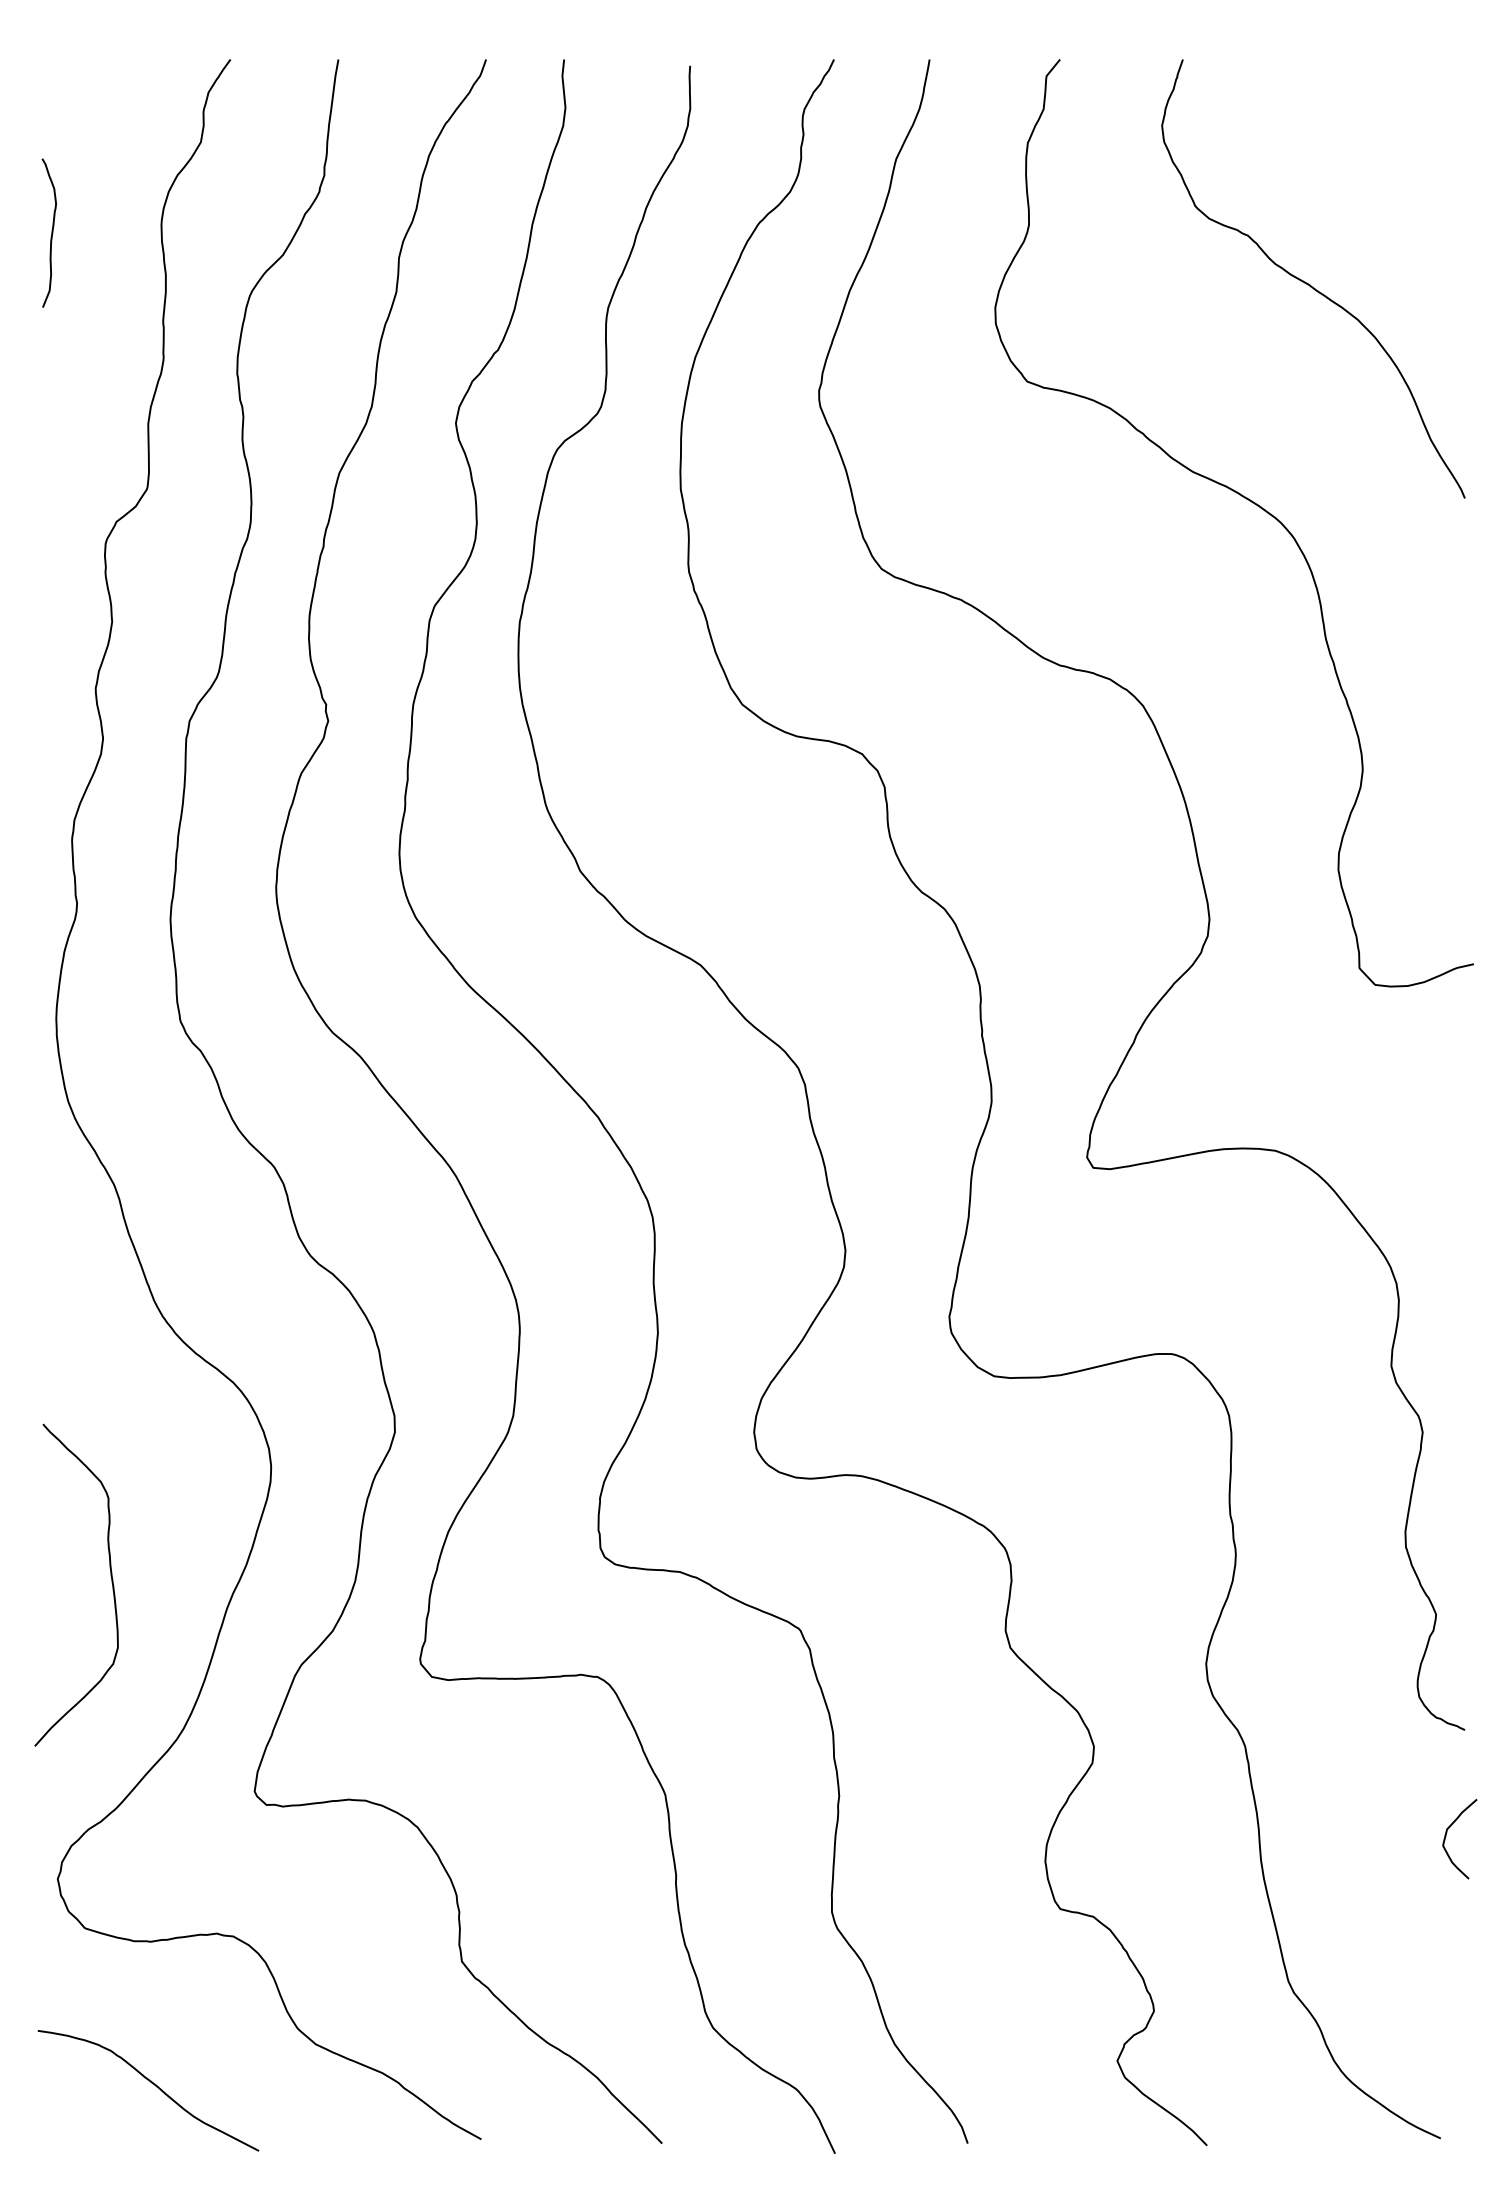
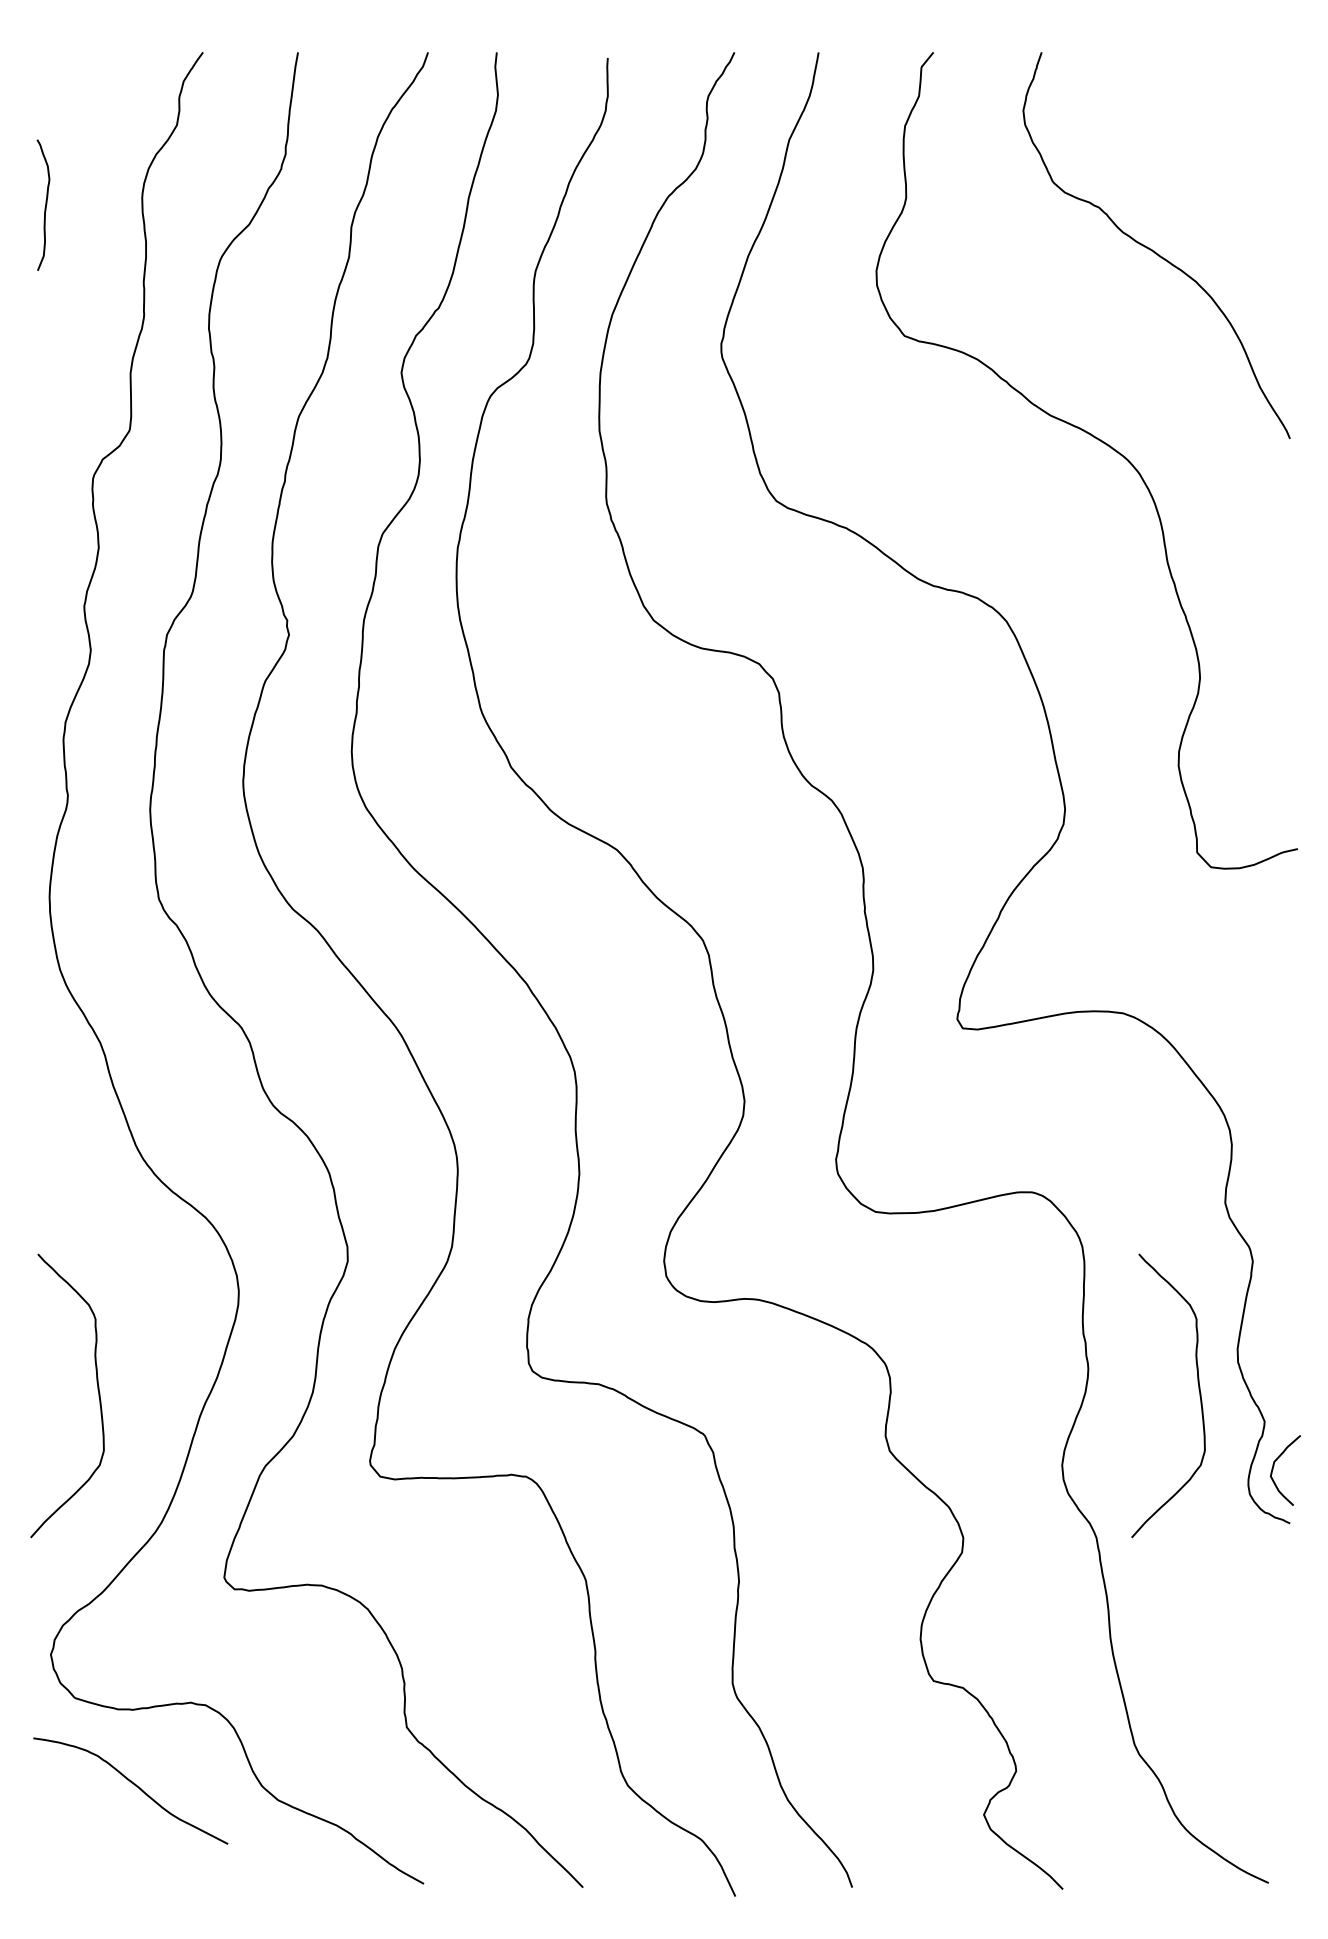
curve: (1360, 1579) -> (1198, 1390), added
curve: (1447, 1834) -> (1274, 1466), moved
curve: (152, 2084) -> (134, 1785), moved

